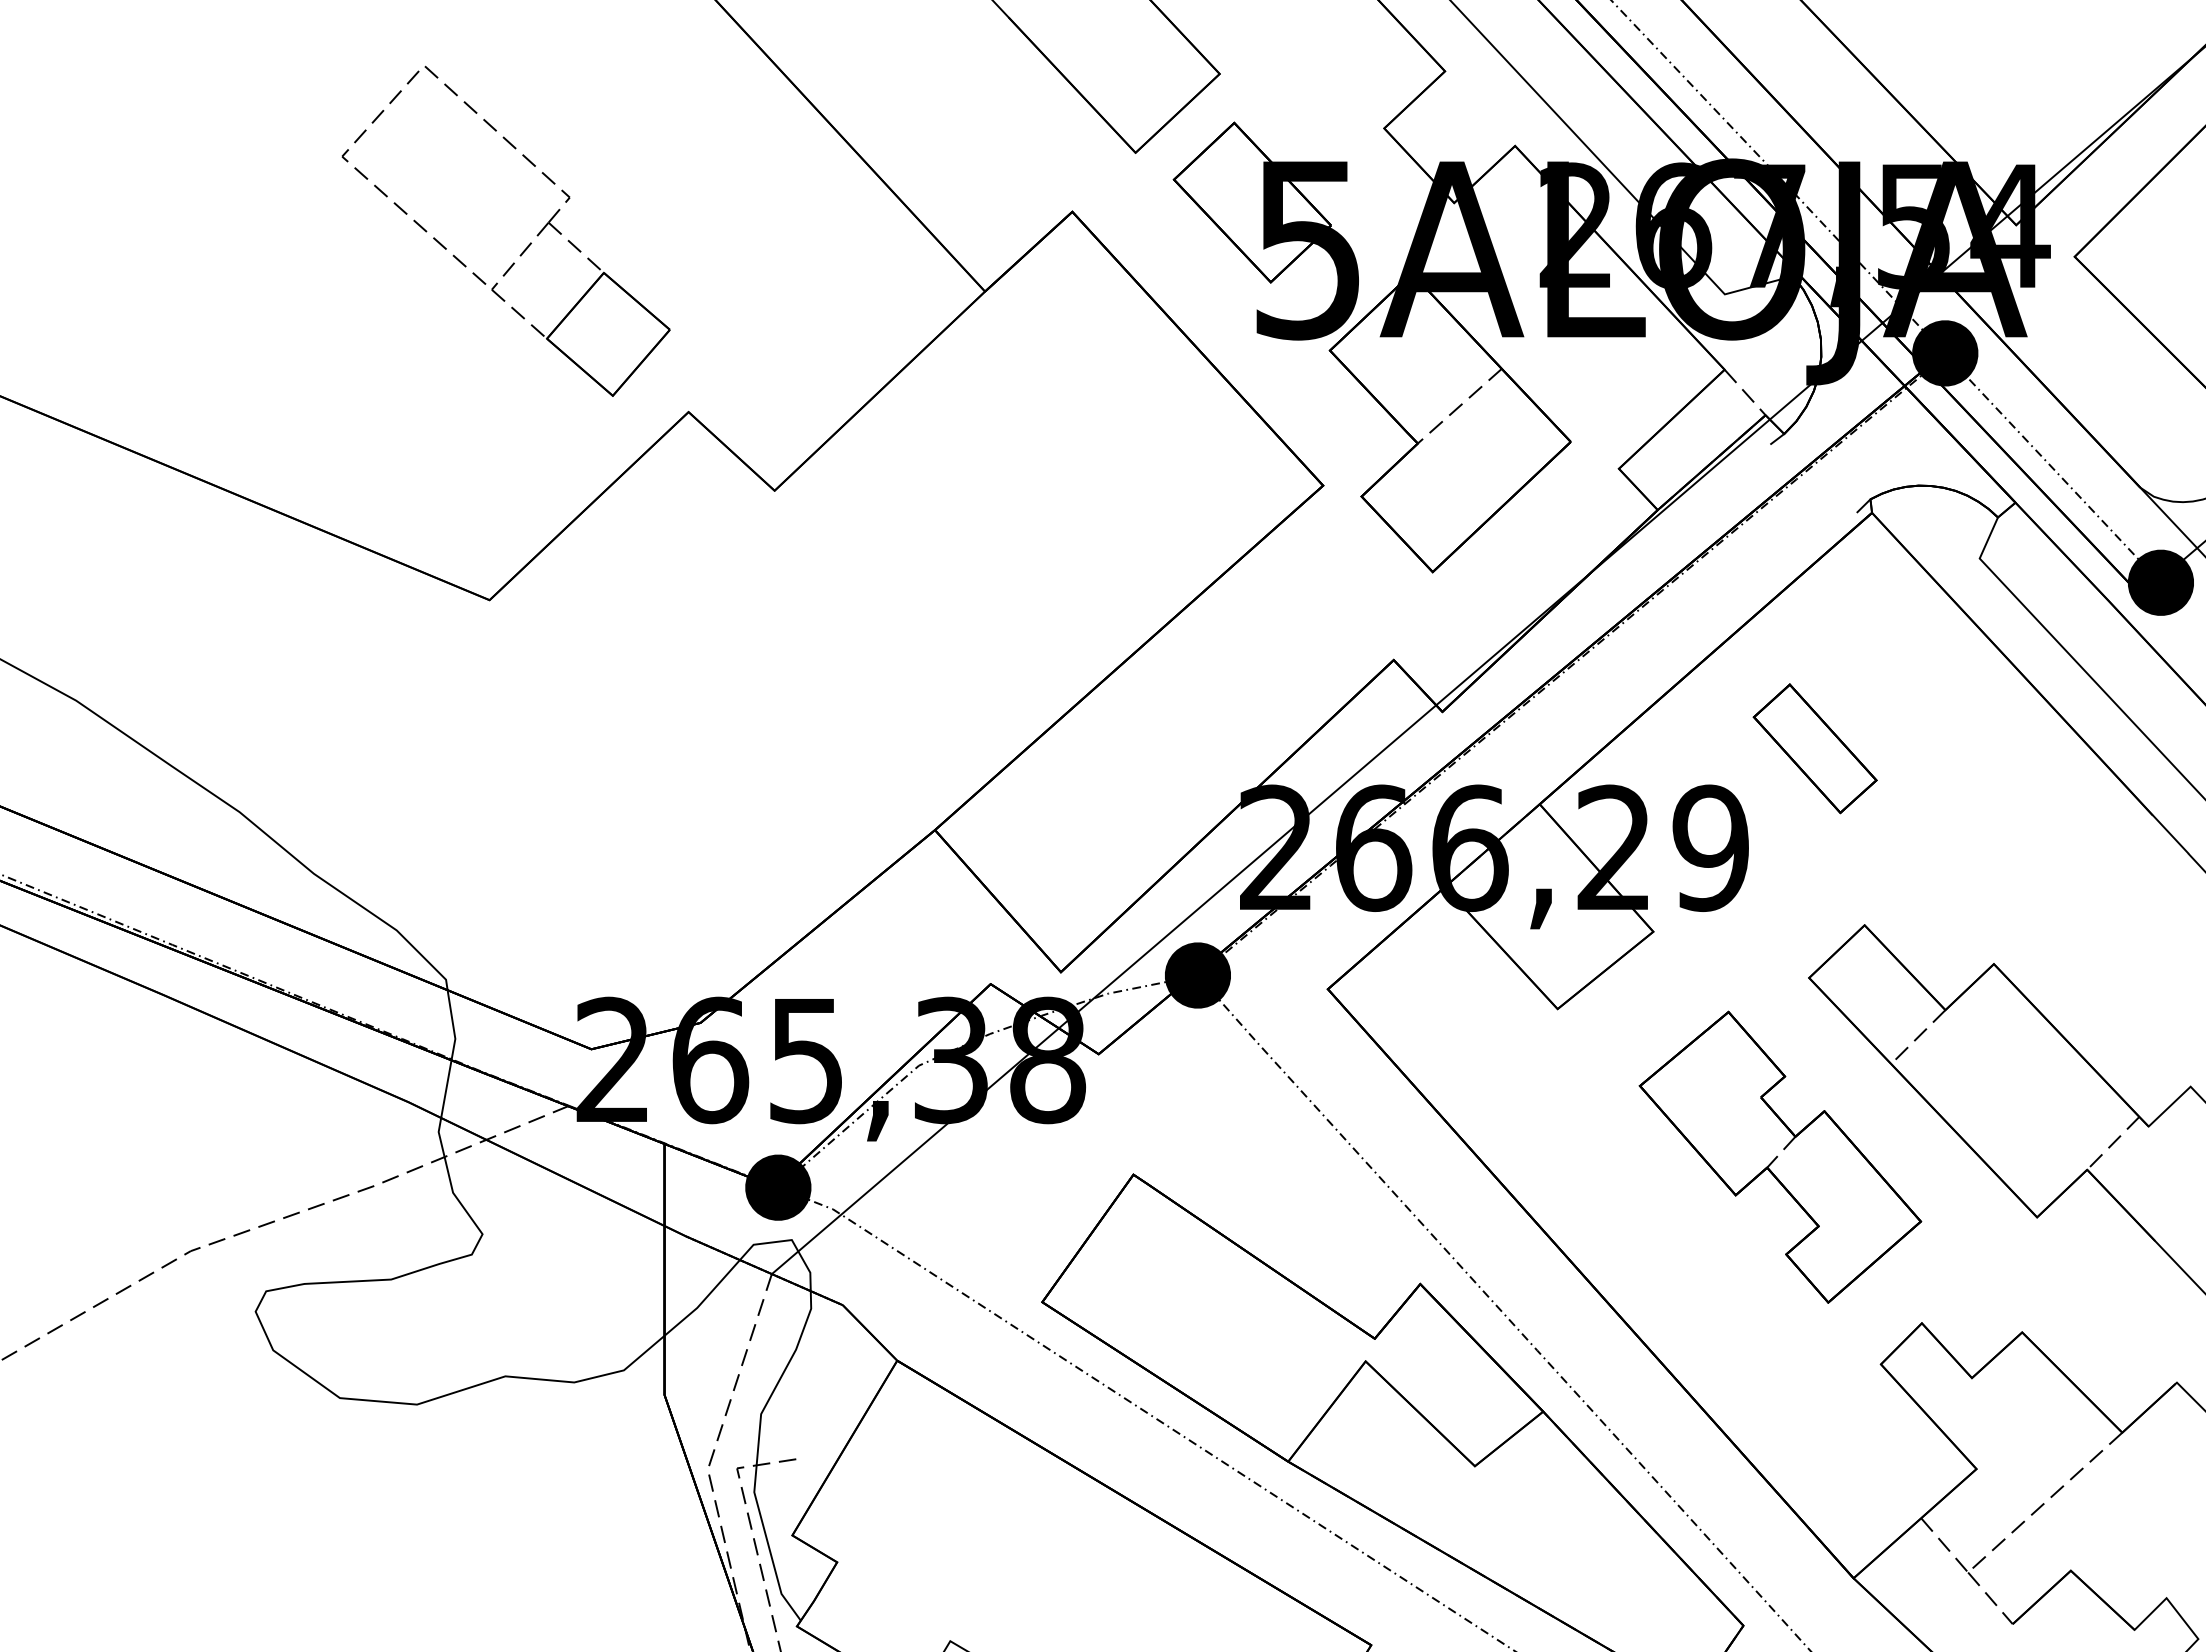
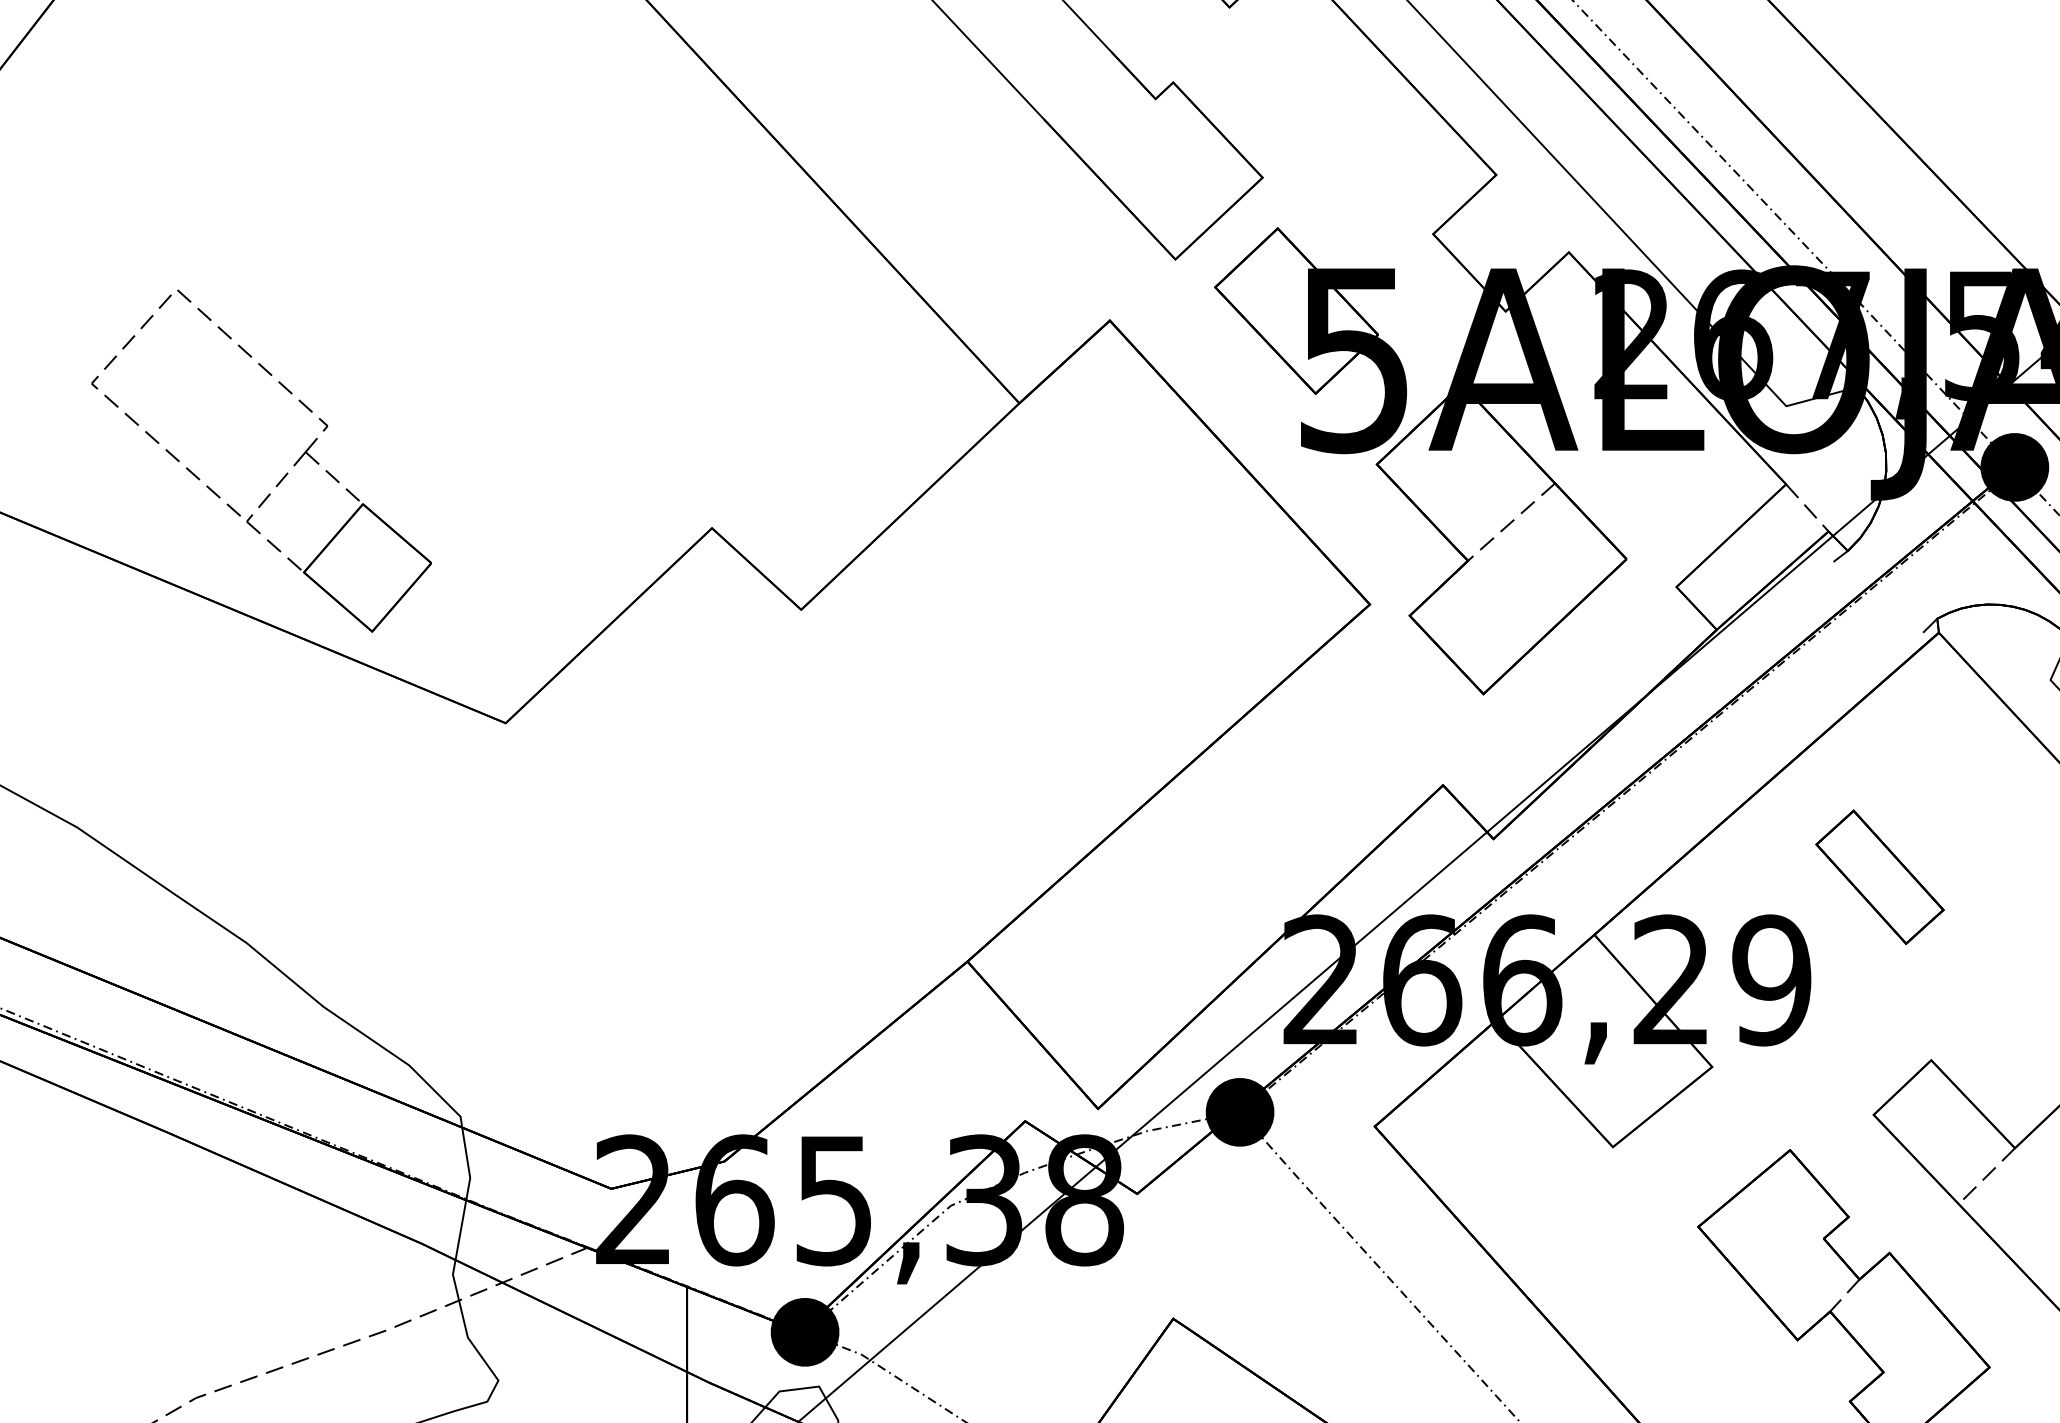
part: (527, 245) -> (283, 475), moved

